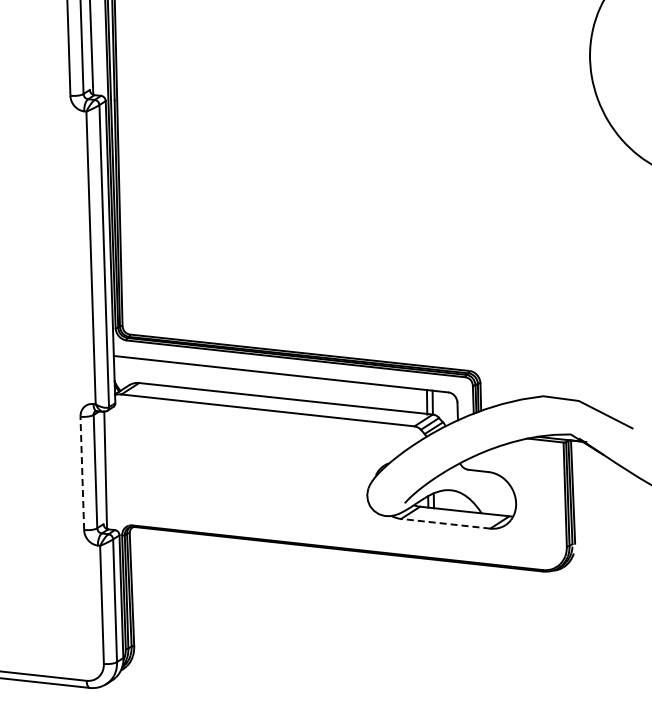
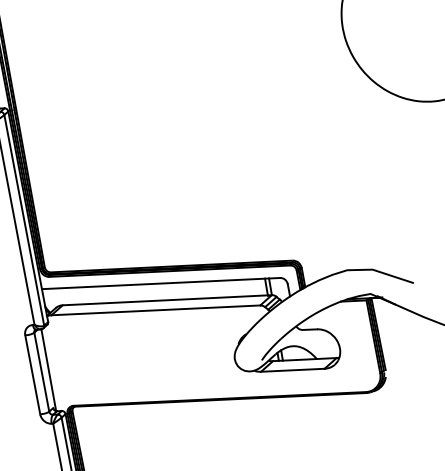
line: (82, 473) -> (32, 374), dashed -> solid
line: (445, 523) -> (292, 370), dashed -> solid

